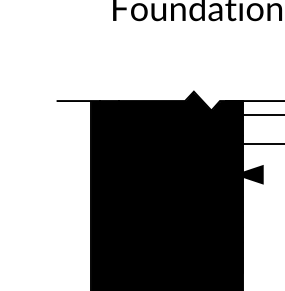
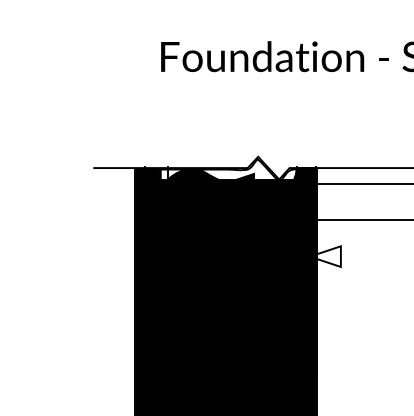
fill: (169, 110) -> (228, 179), removed
fill: (249, 174) -> (324, 256), removed

